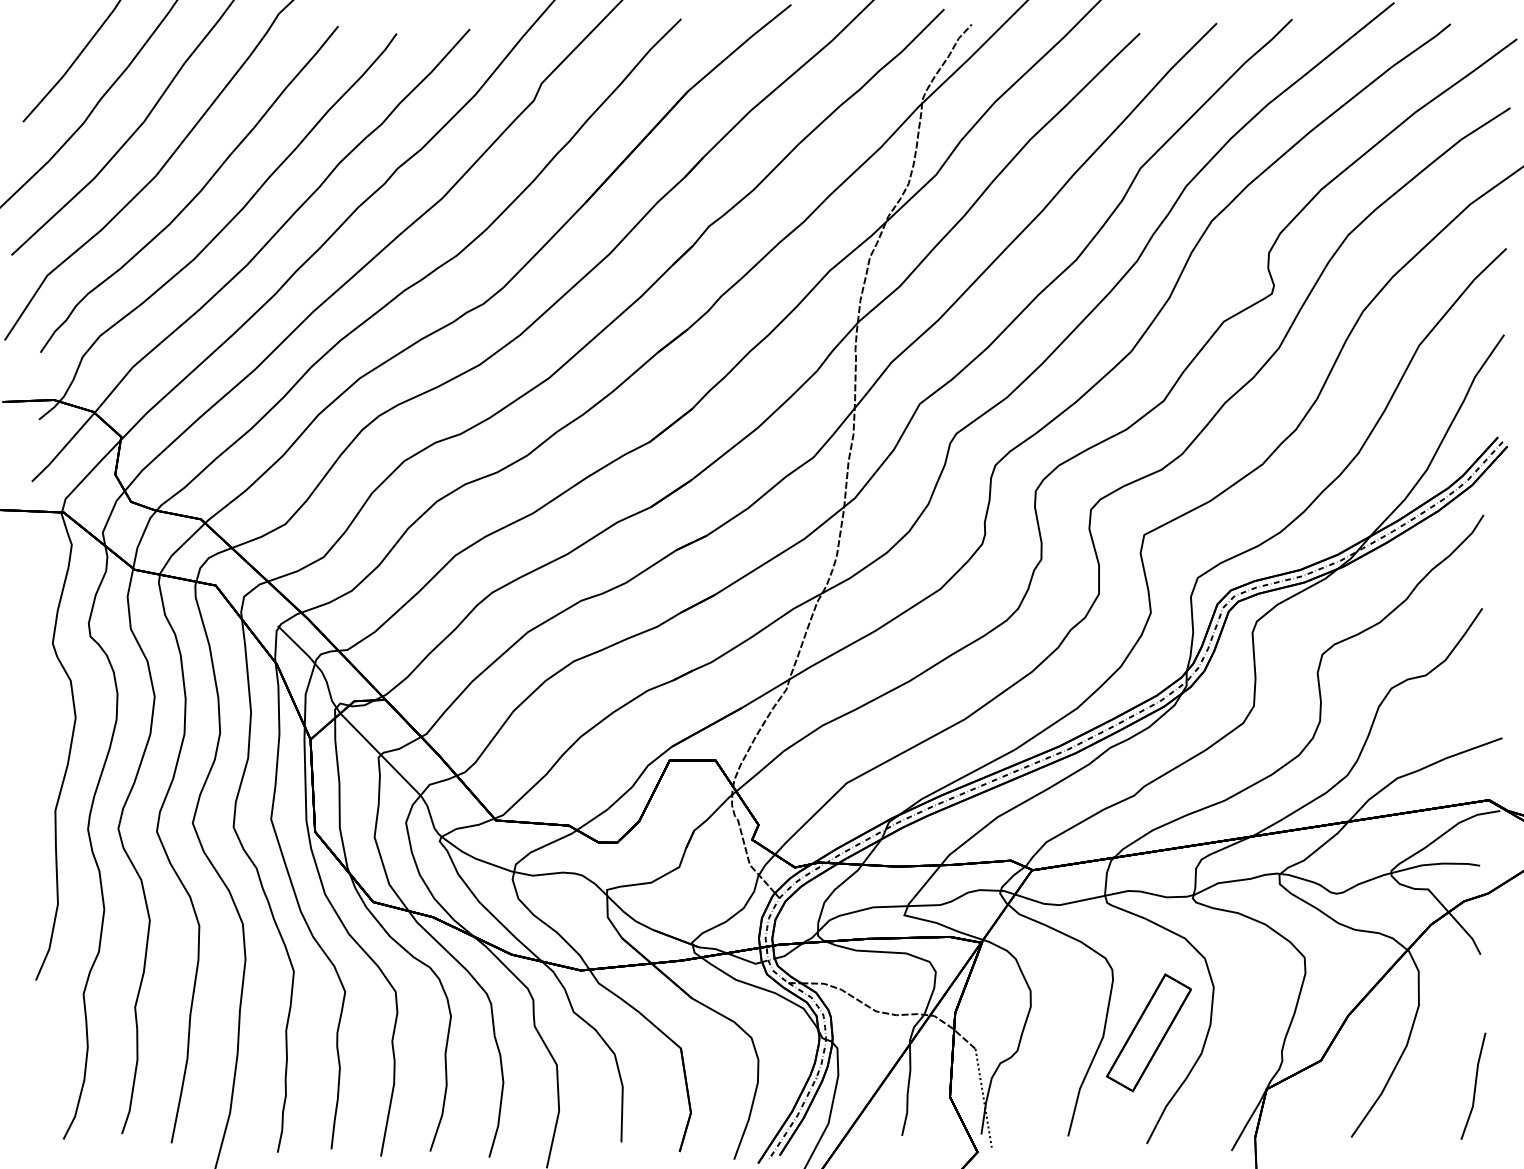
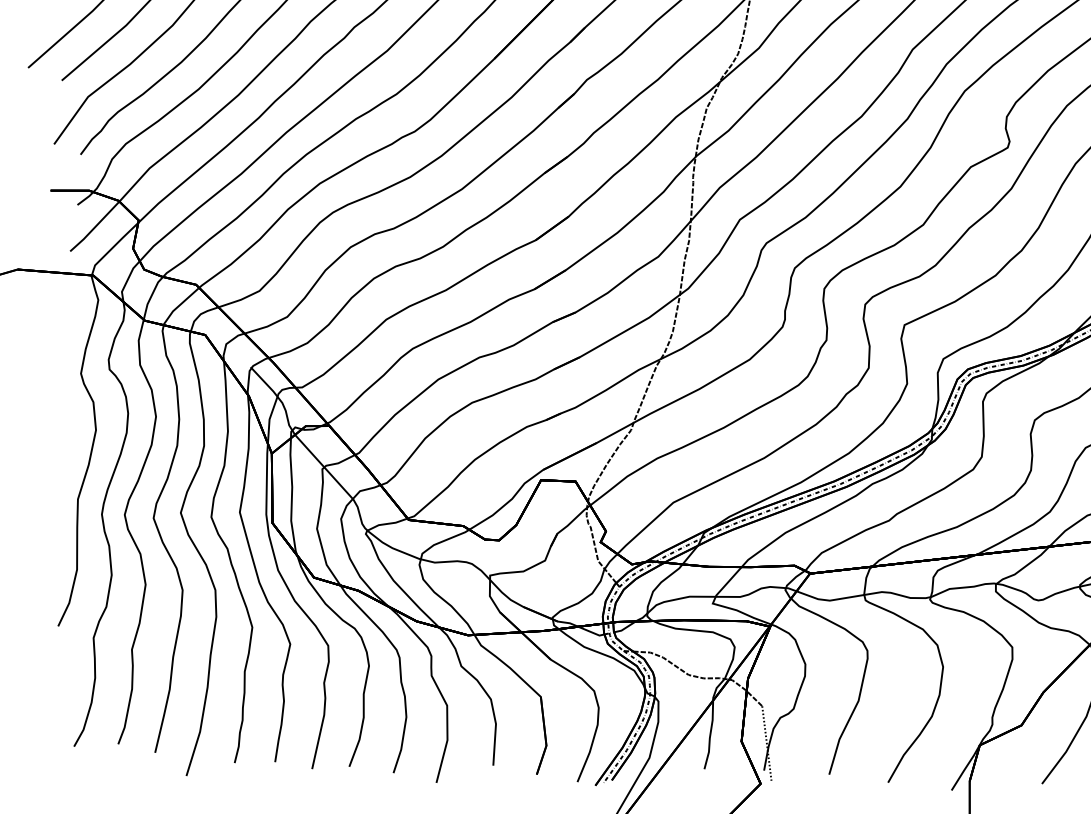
part: (1148, 1032) -> (892, 699), removed

